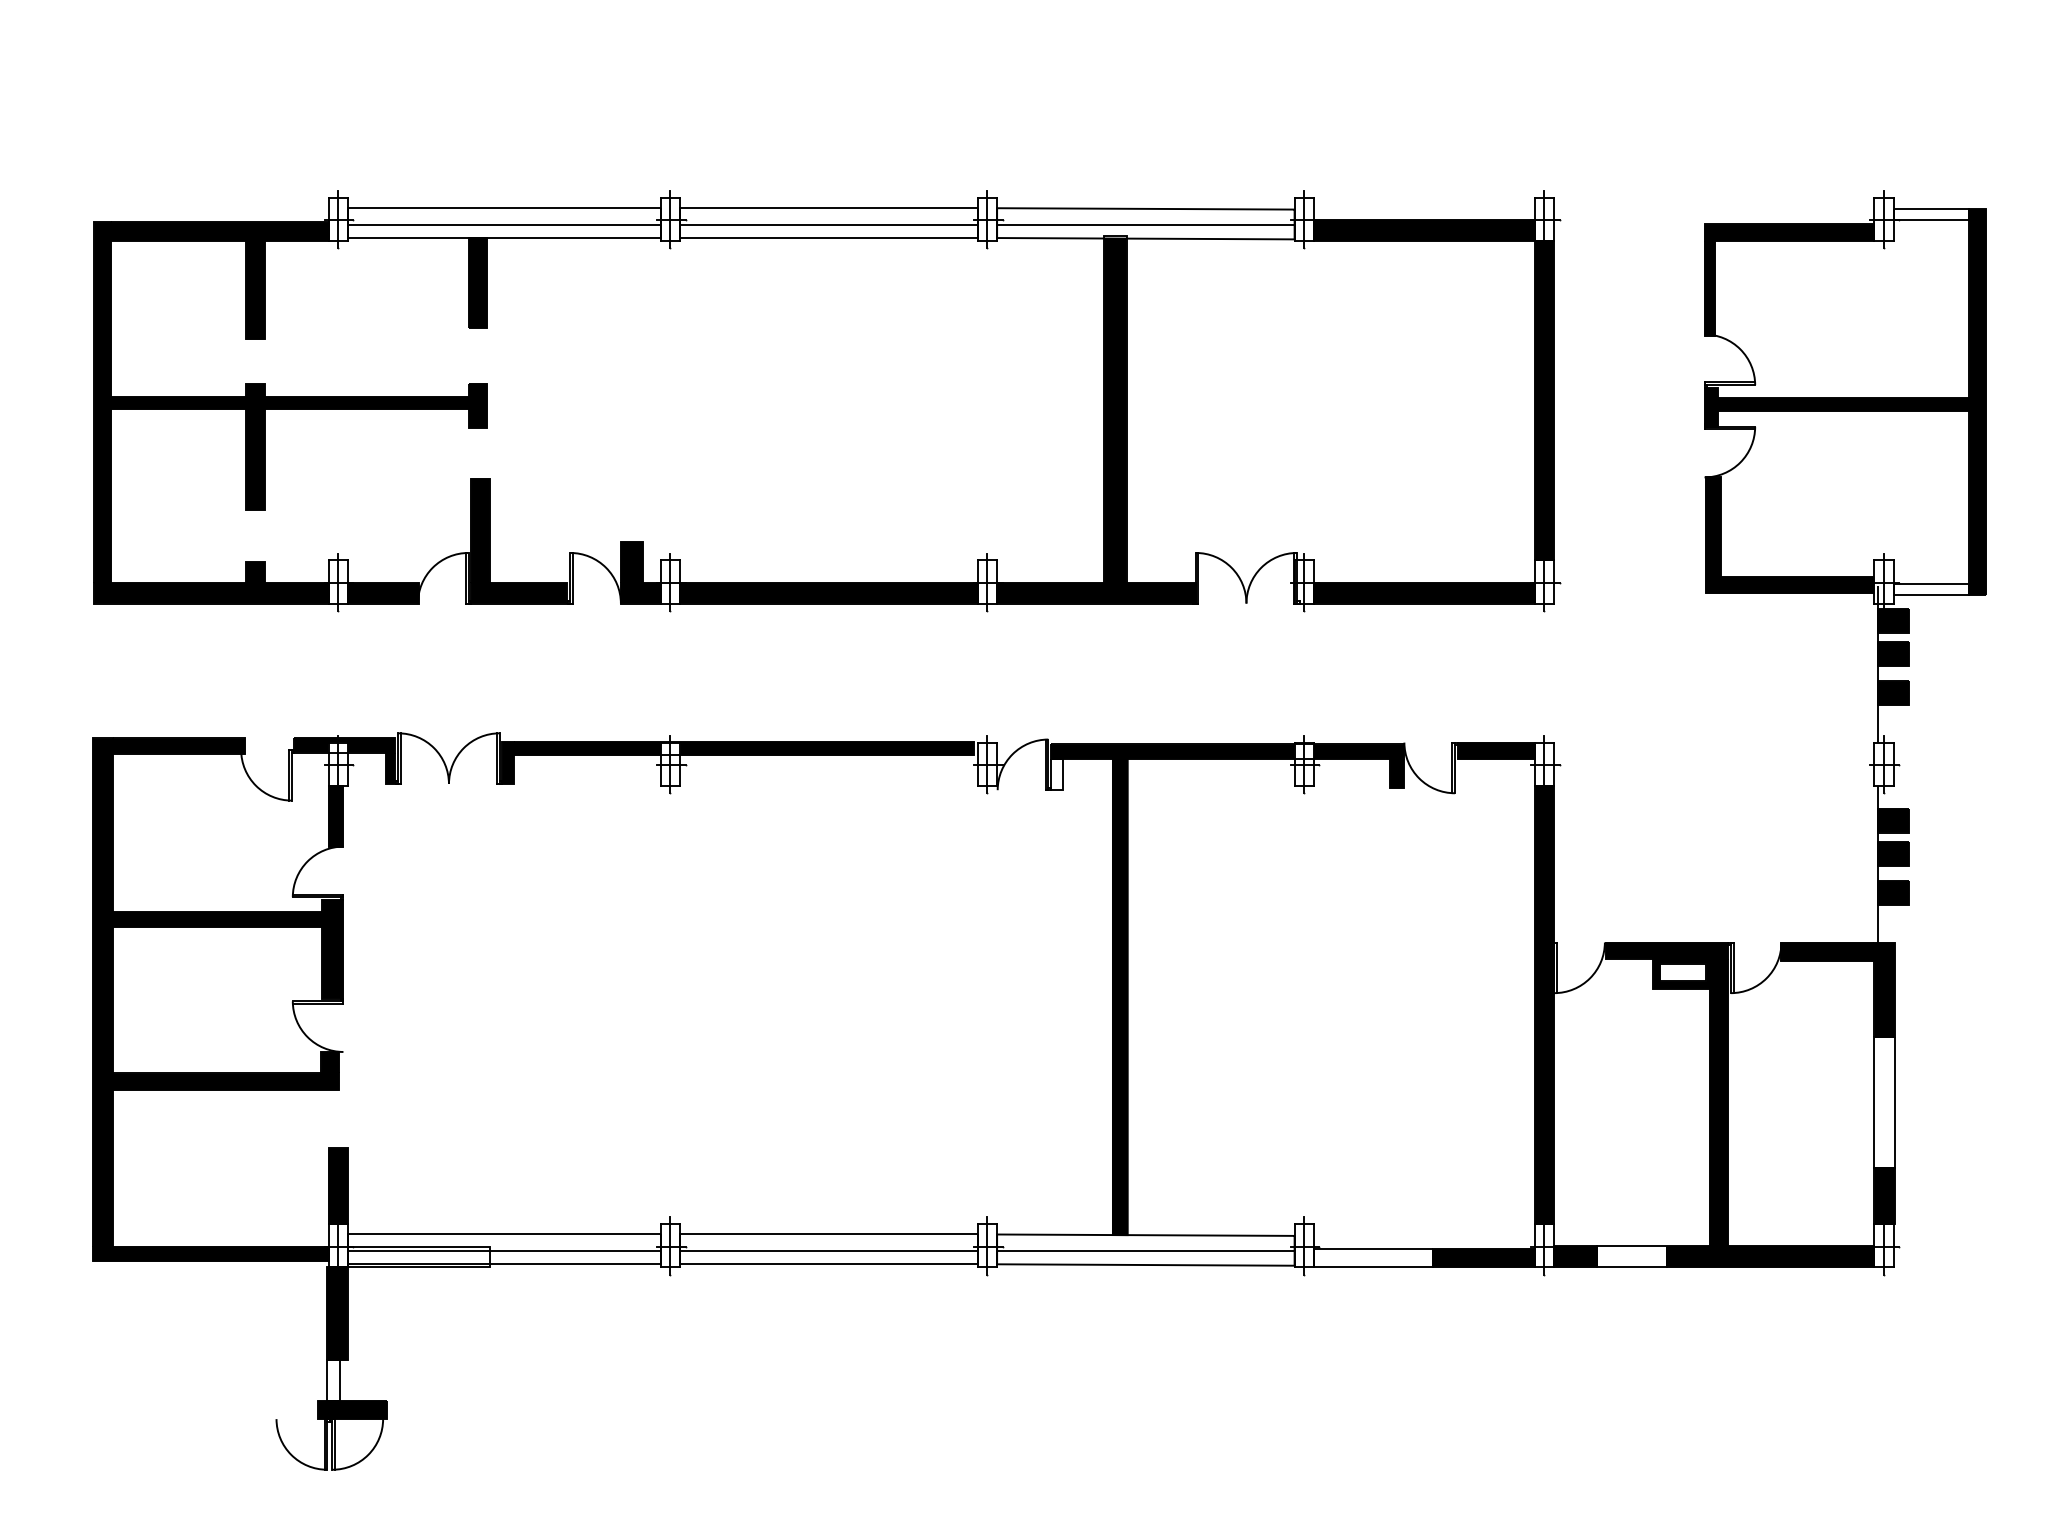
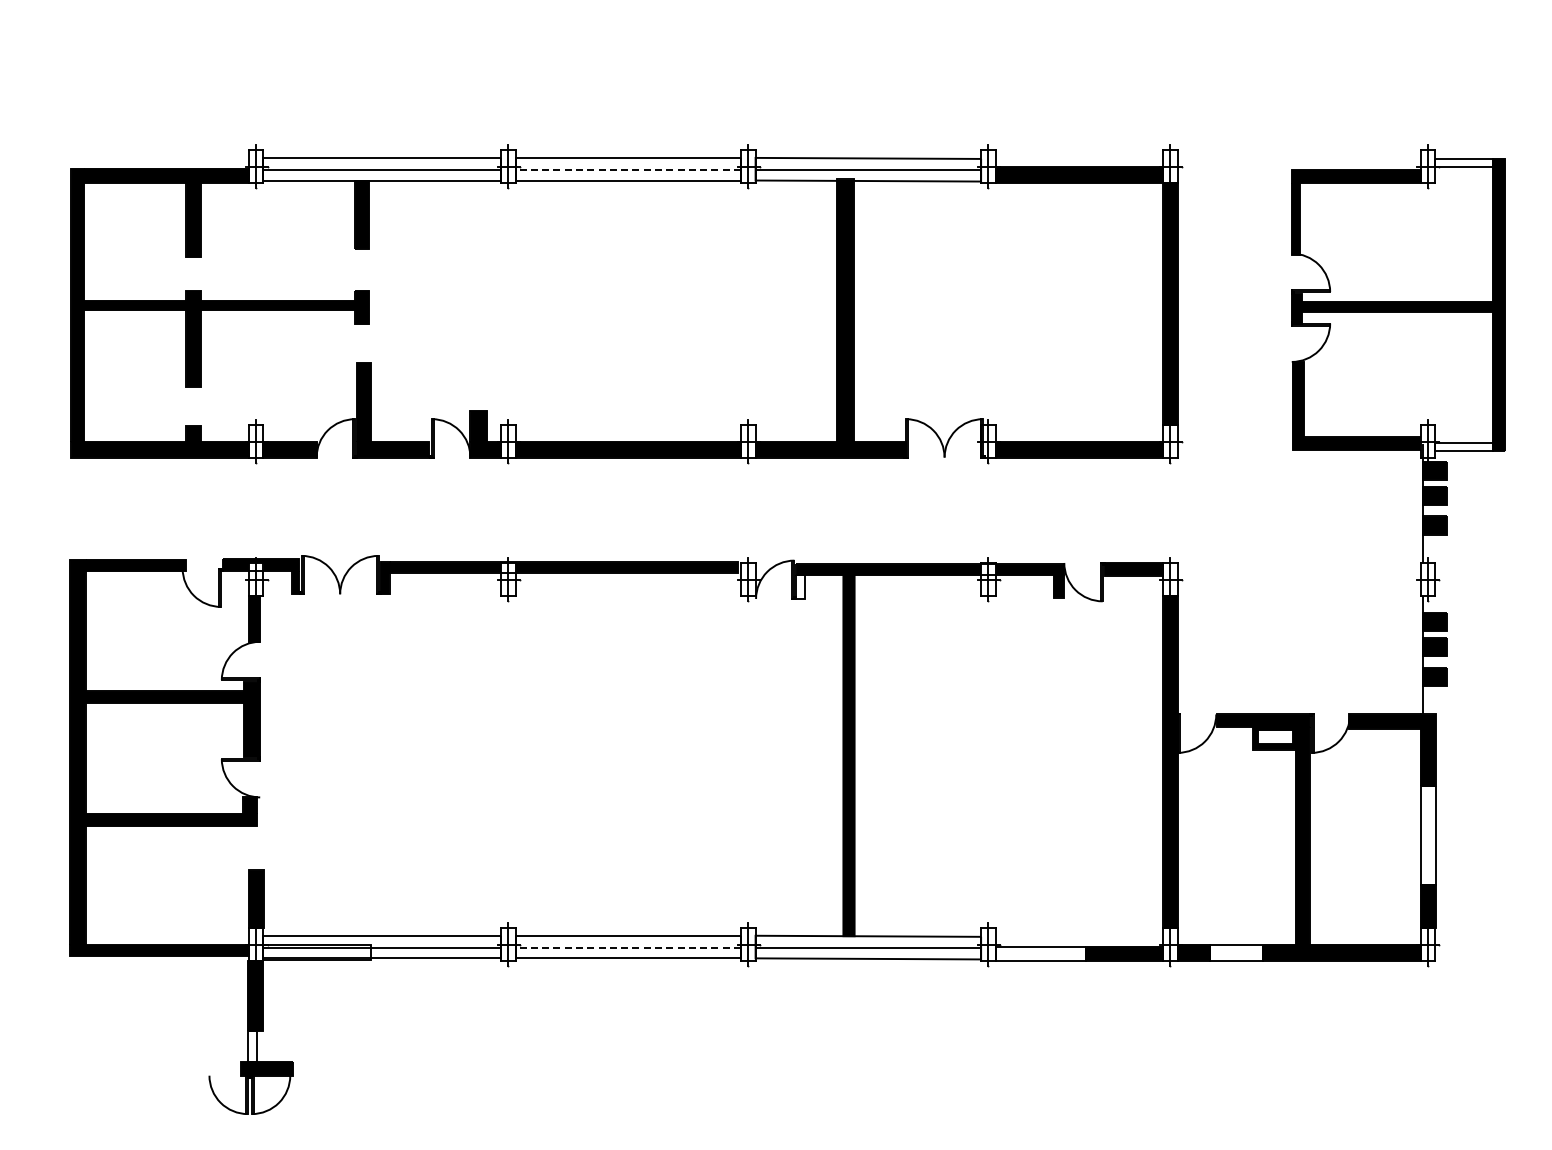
line: (829, 224) -> (628, 170), solid -> dashed
line: (829, 1251) -> (628, 948), solid -> dashed

